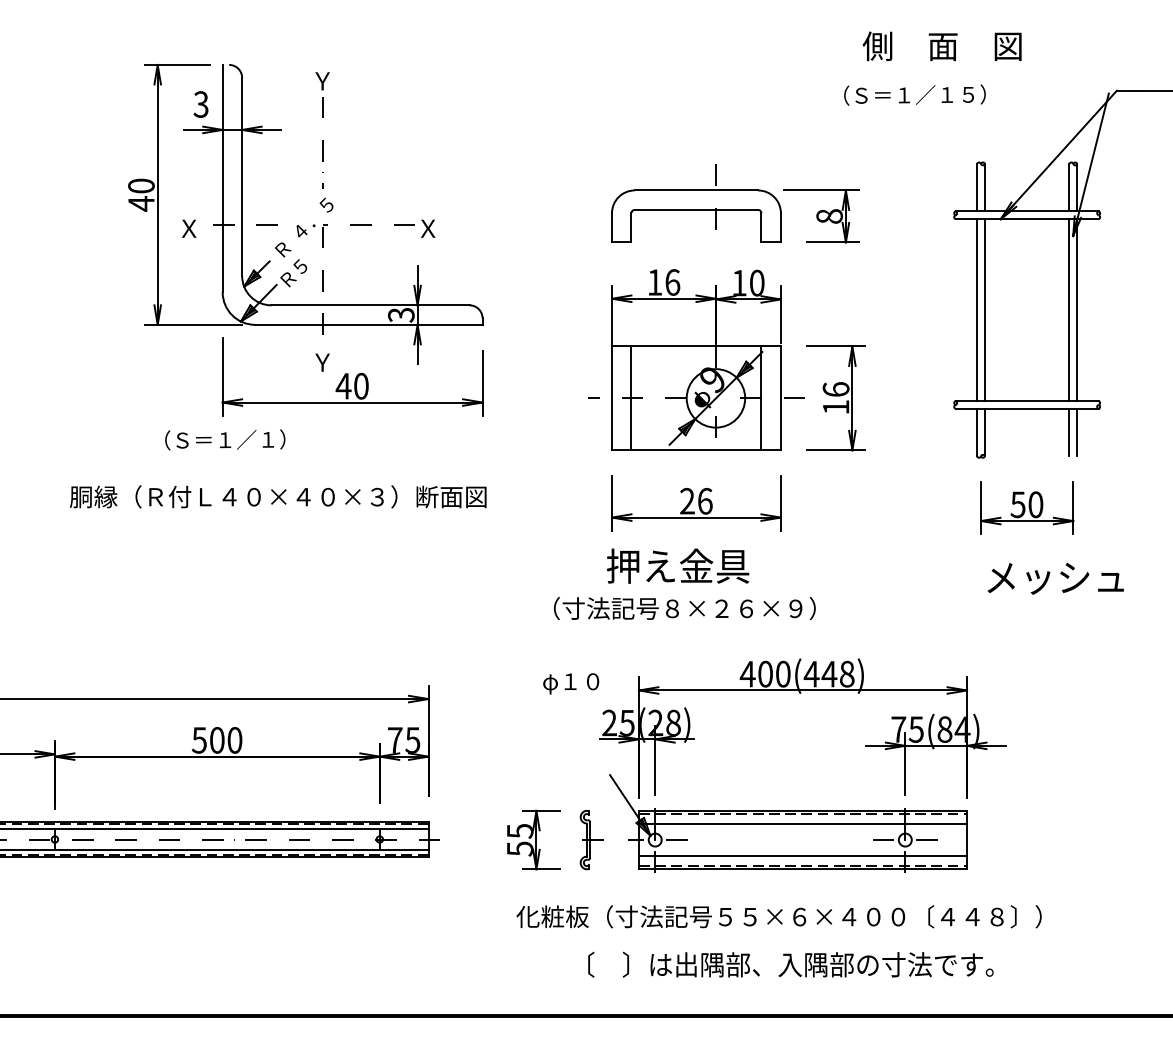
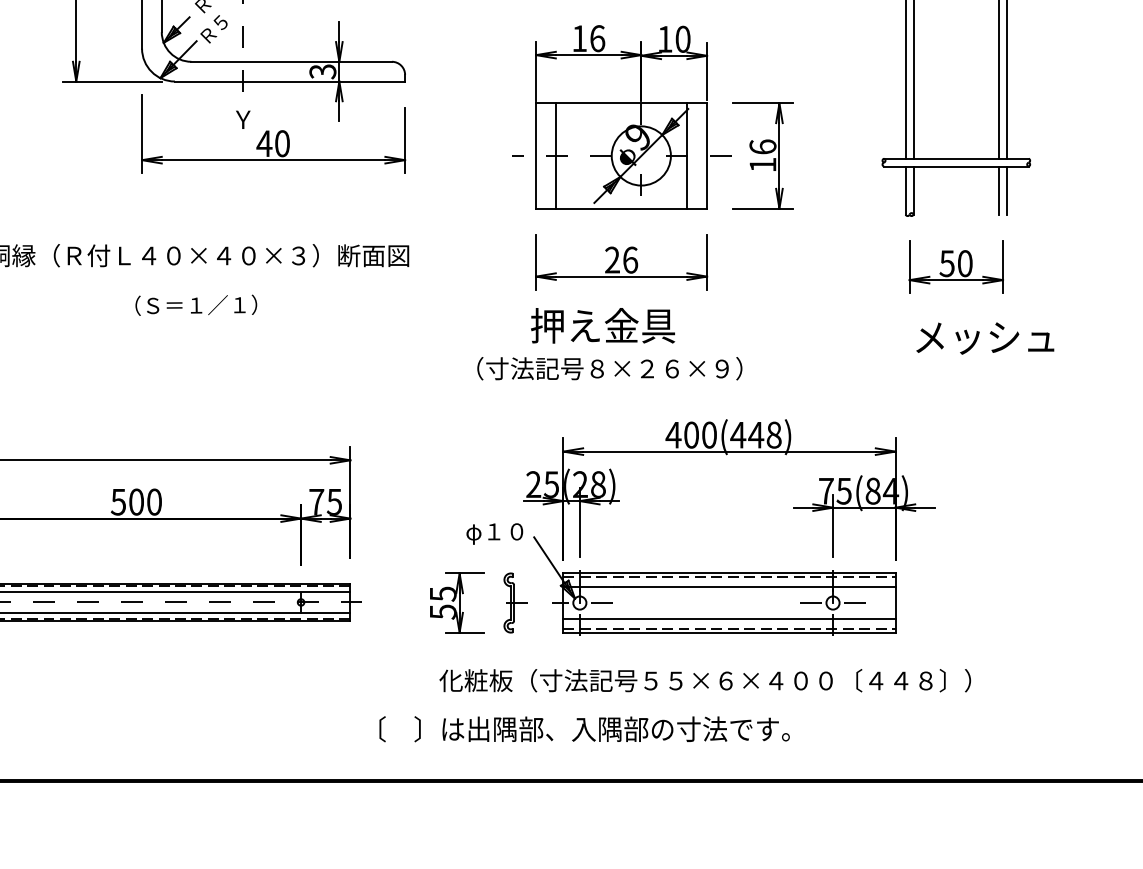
text: (225, 439) -> (196, 304), moved
text: (571, 683) -> (495, 533), moved
text: (790, 964) -> (584, 728), moved

